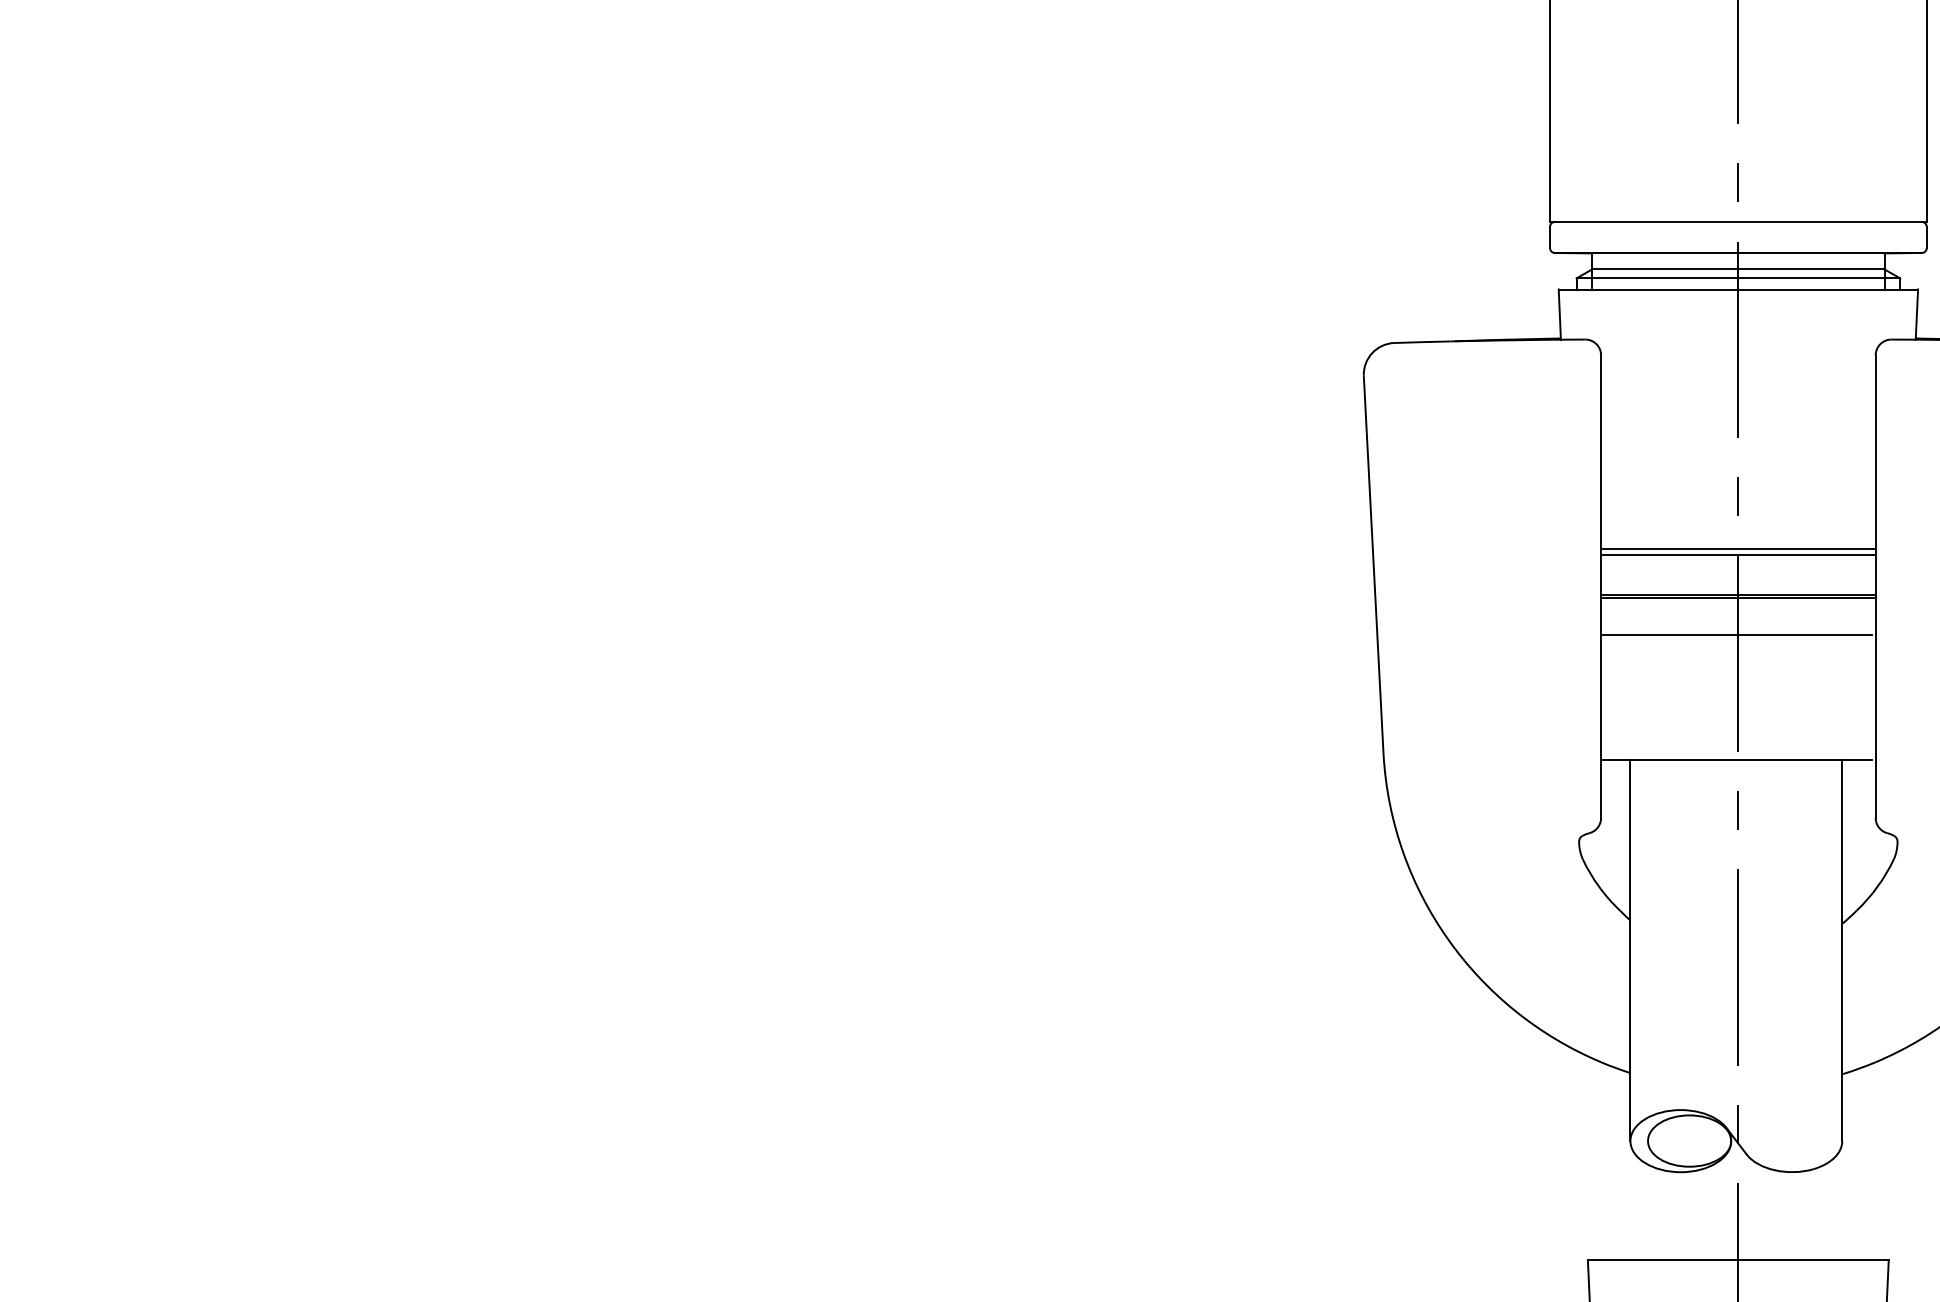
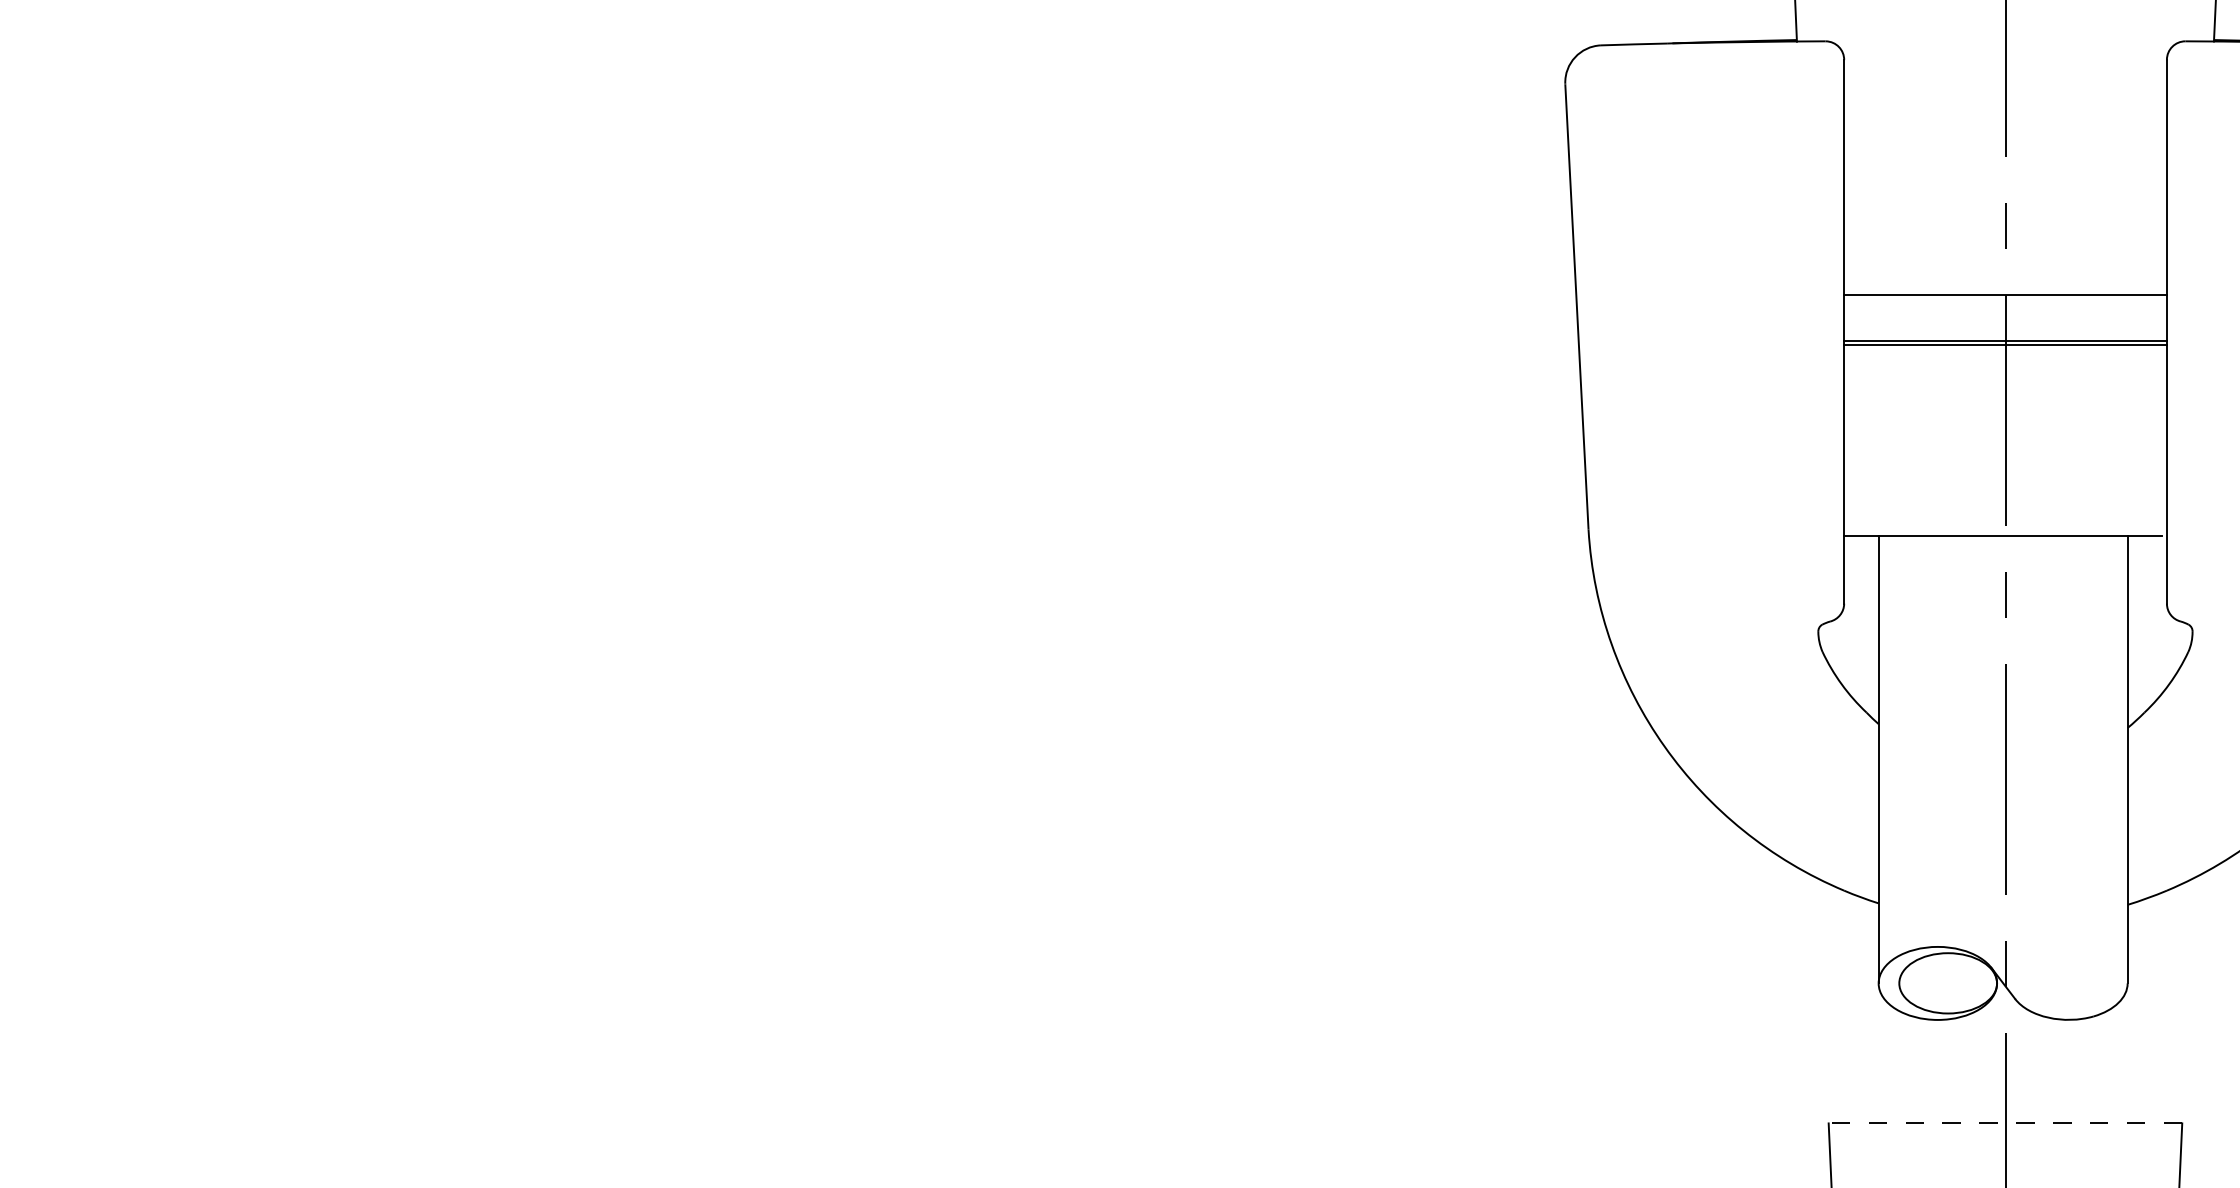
line: (1738, 548) -> (2005, 286), removed
line: (1736, 634) -> (2003, 387), removed
line: (1737, 1260) -> (2004, 1123), solid -> dashed

